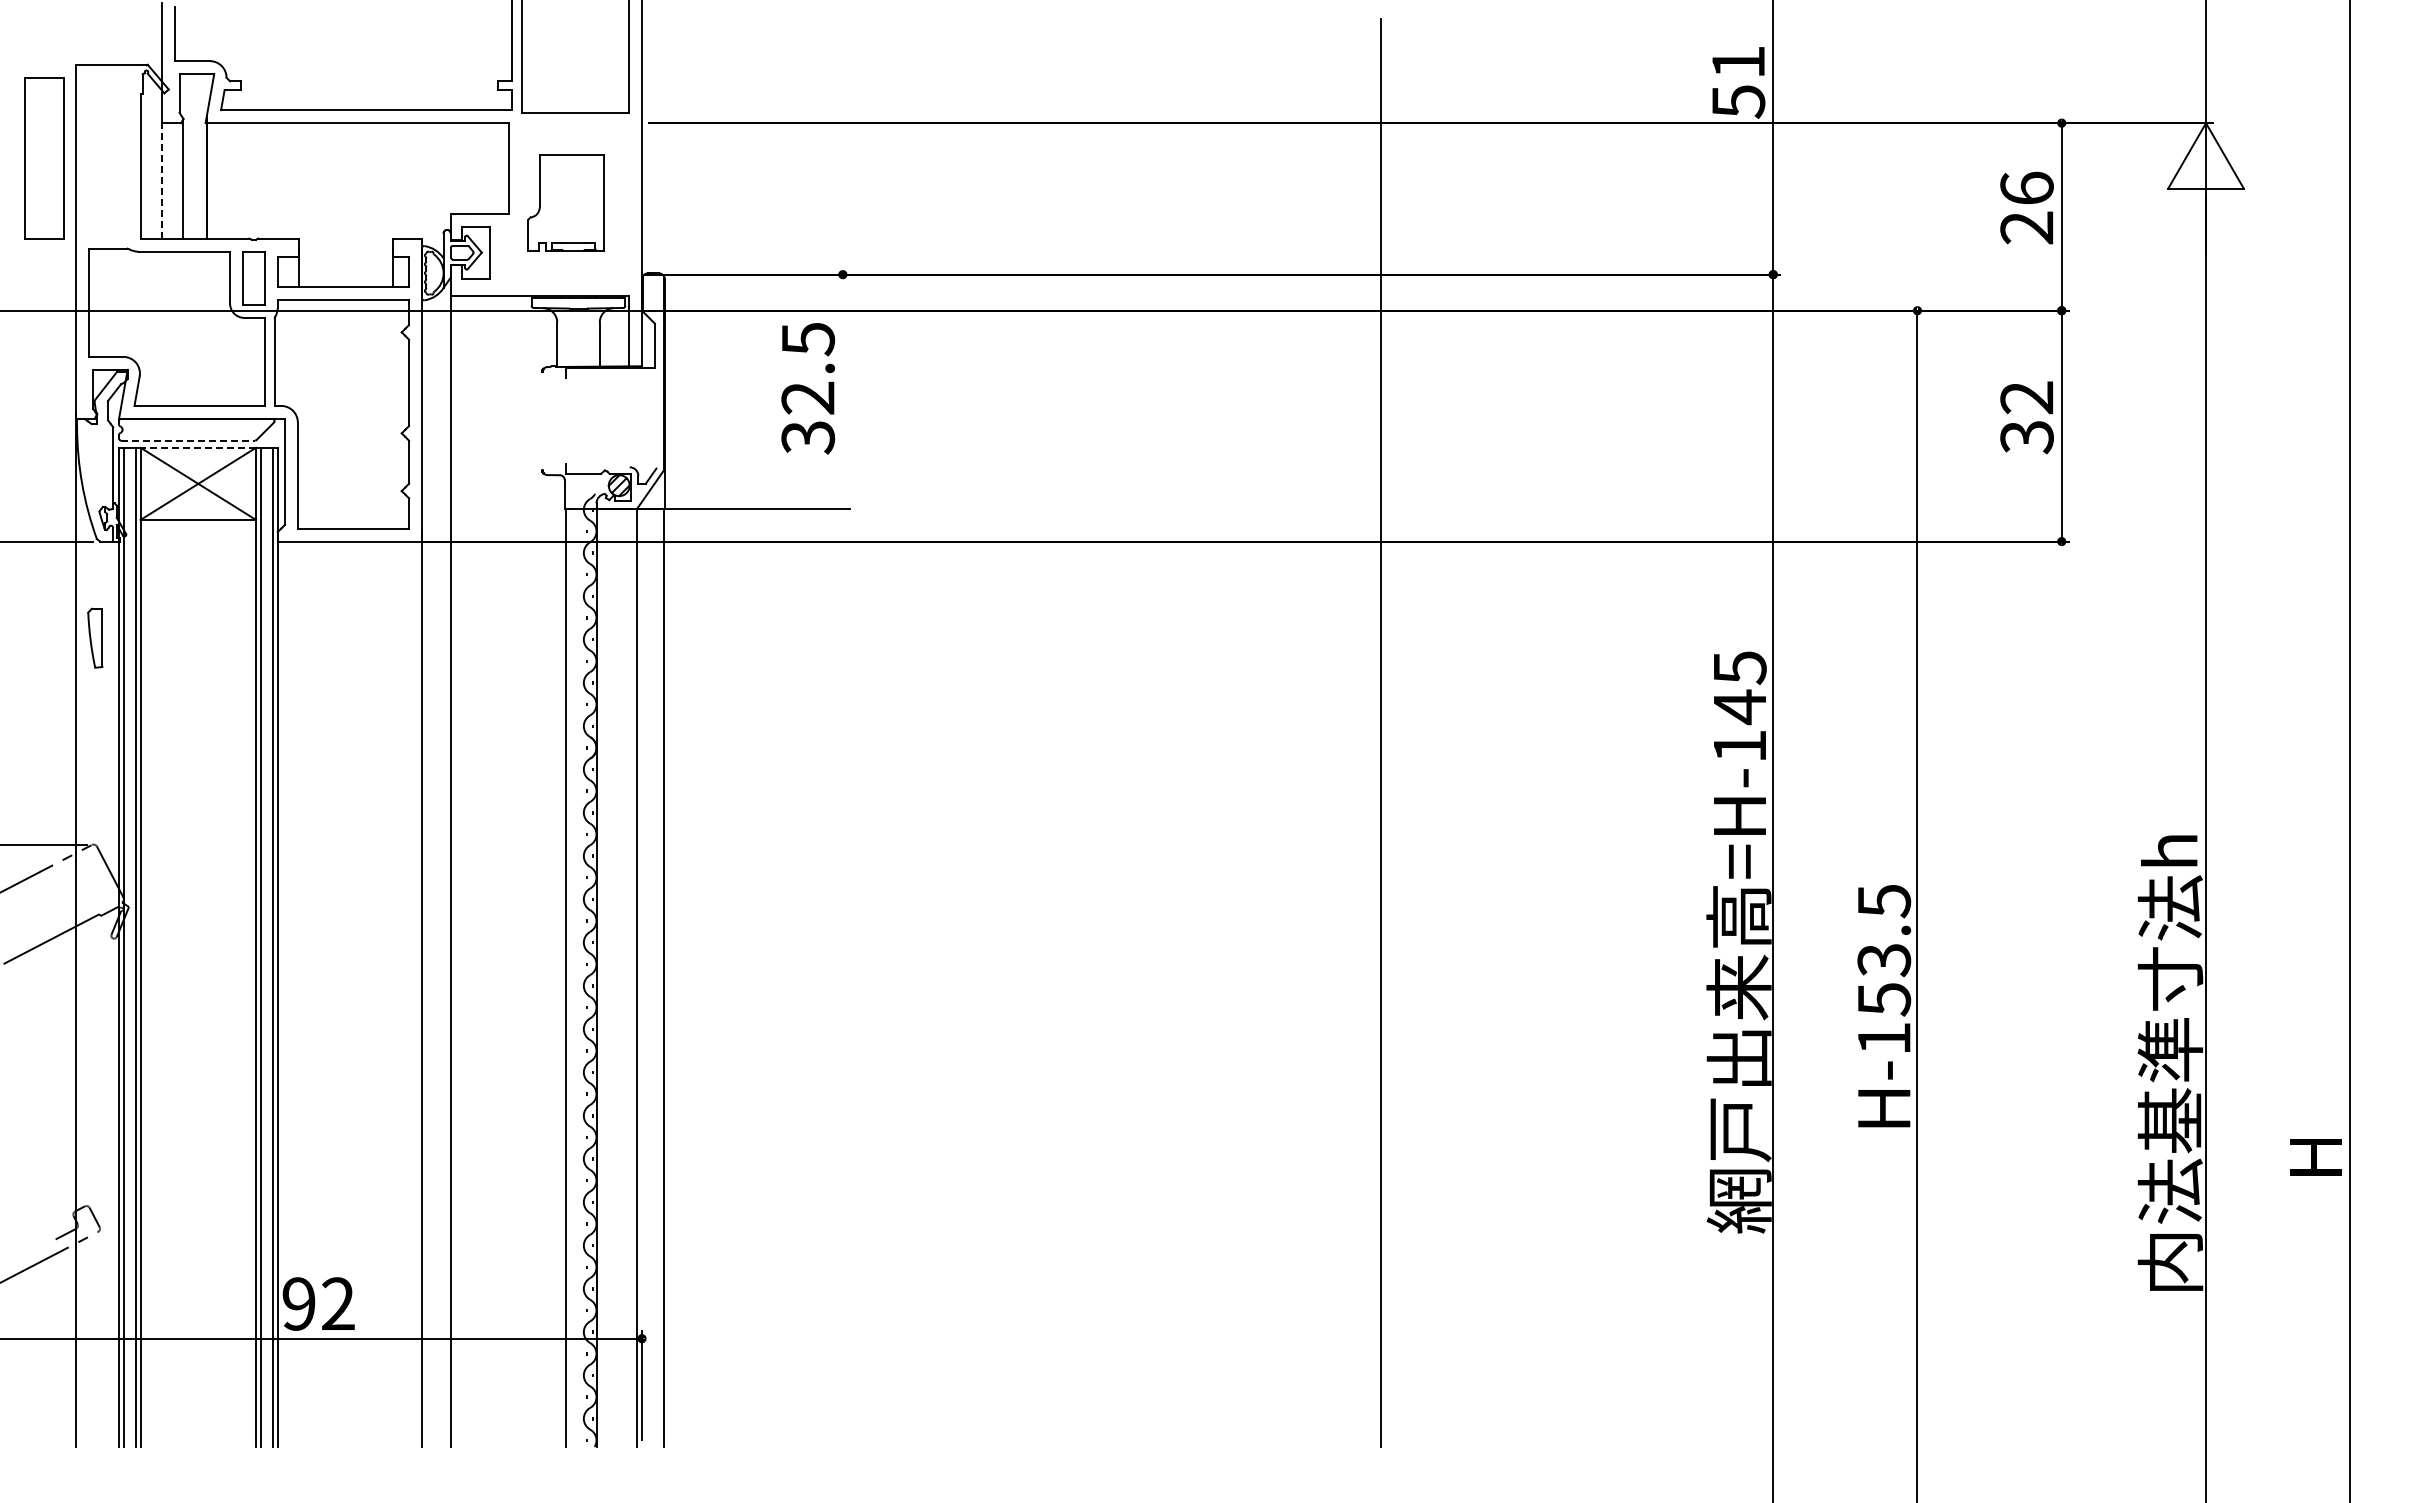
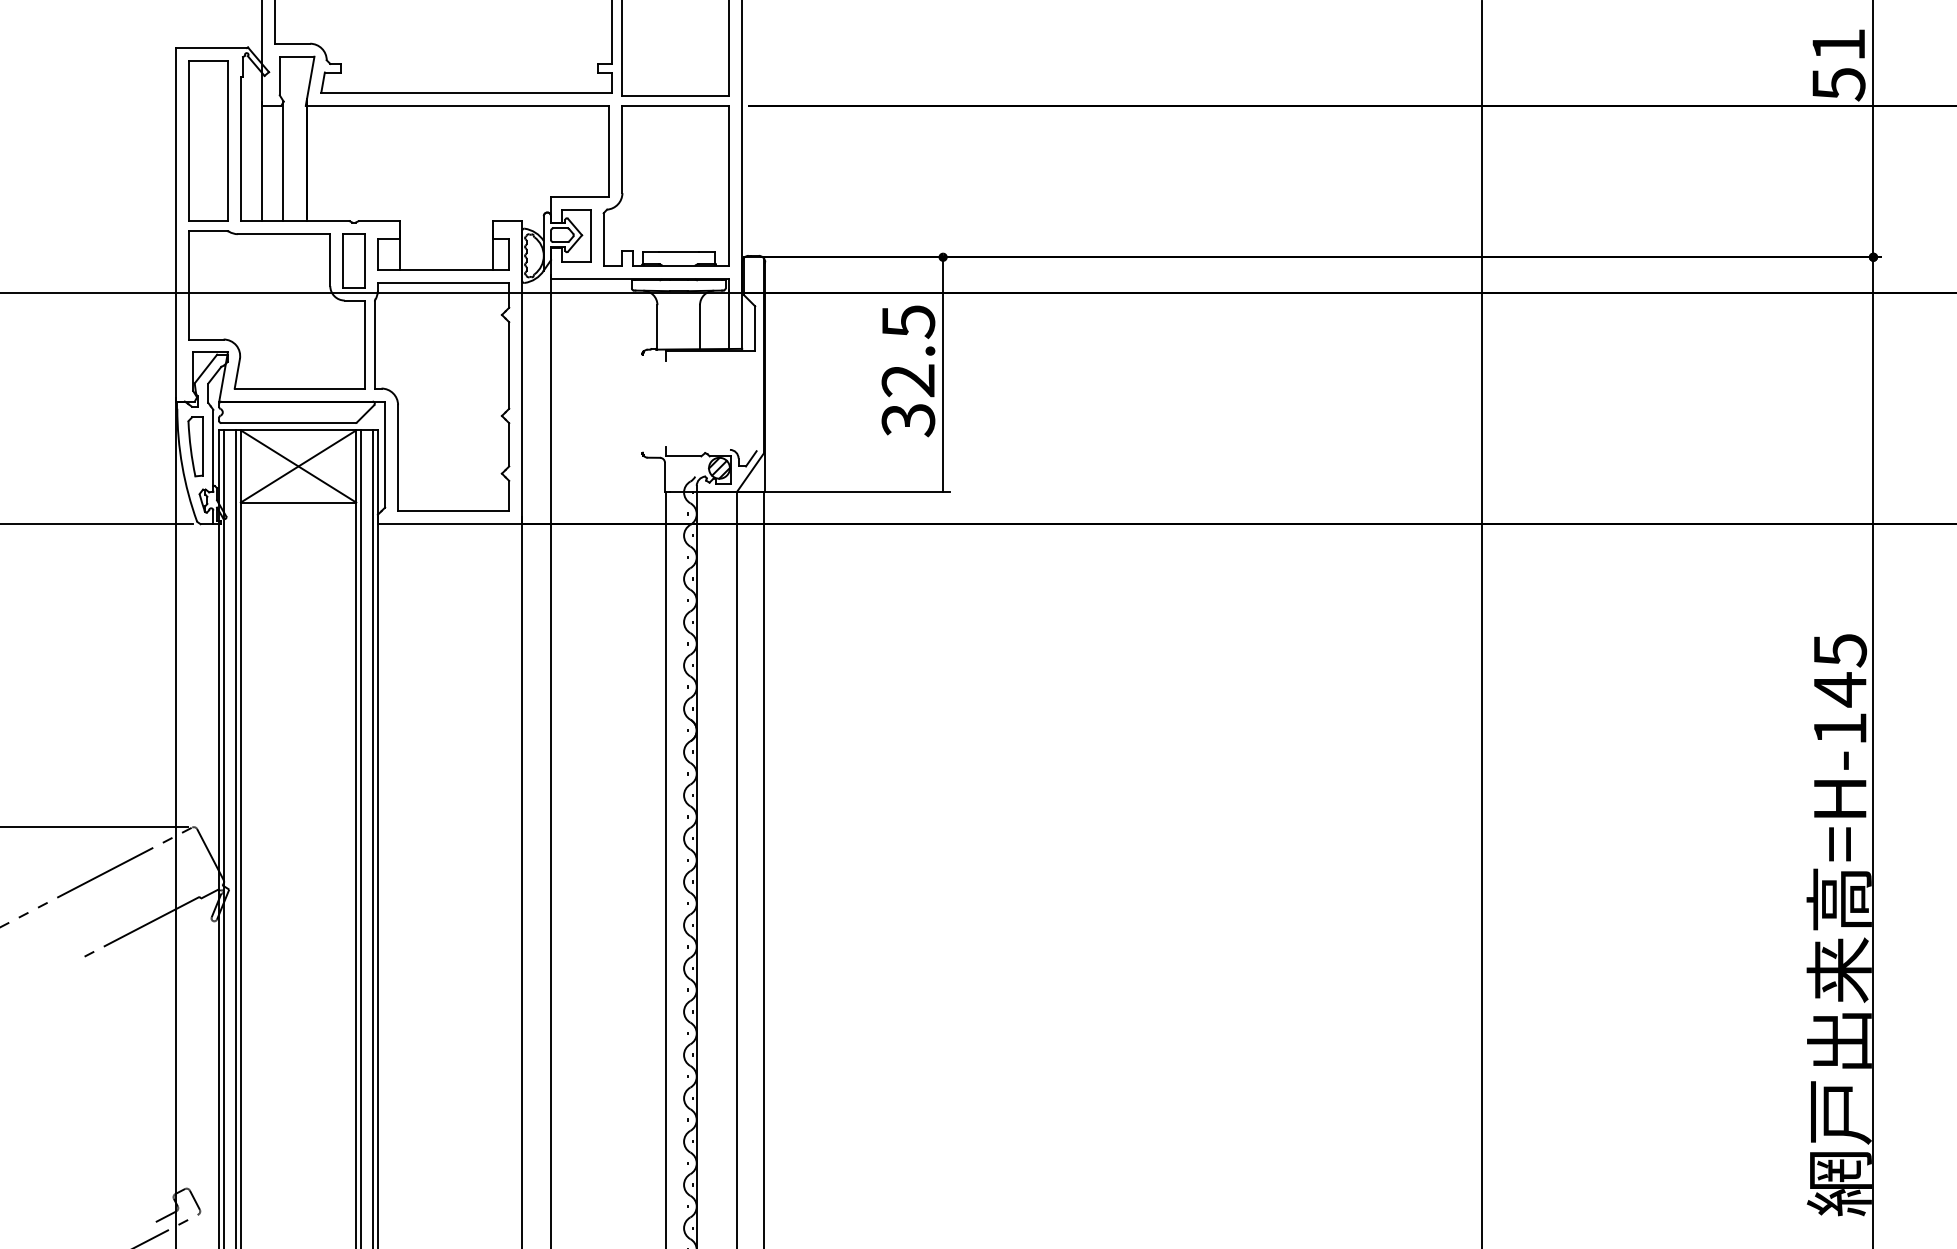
part: (44, 158) -> (208, 141), moved
line: (162, 179) -> (262, 162), dashed -> solid
part: (565, 202) -> (665, 185), size x1.67
line: (842, 391) -> (942, 374), added
line: (188, 440) -> (288, 423), dashed -> solid
line: (198, 447) -> (298, 430), dashed -> solid
part: (95, 637) -> (195, 446), moved

